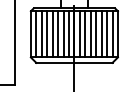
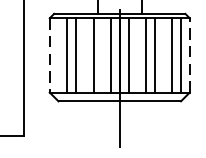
line: (117, 33) -> (189, 54), solid -> dashed
line: (30, 34) -> (49, 55), solid -> dashed
line: (36, 34) -> (58, 55), removed
line: (52, 34) -> (84, 55), removed
line: (63, 34) -> (102, 55), removed
line: (85, 34) -> (137, 55), removed
line: (101, 34) -> (163, 55), removed

